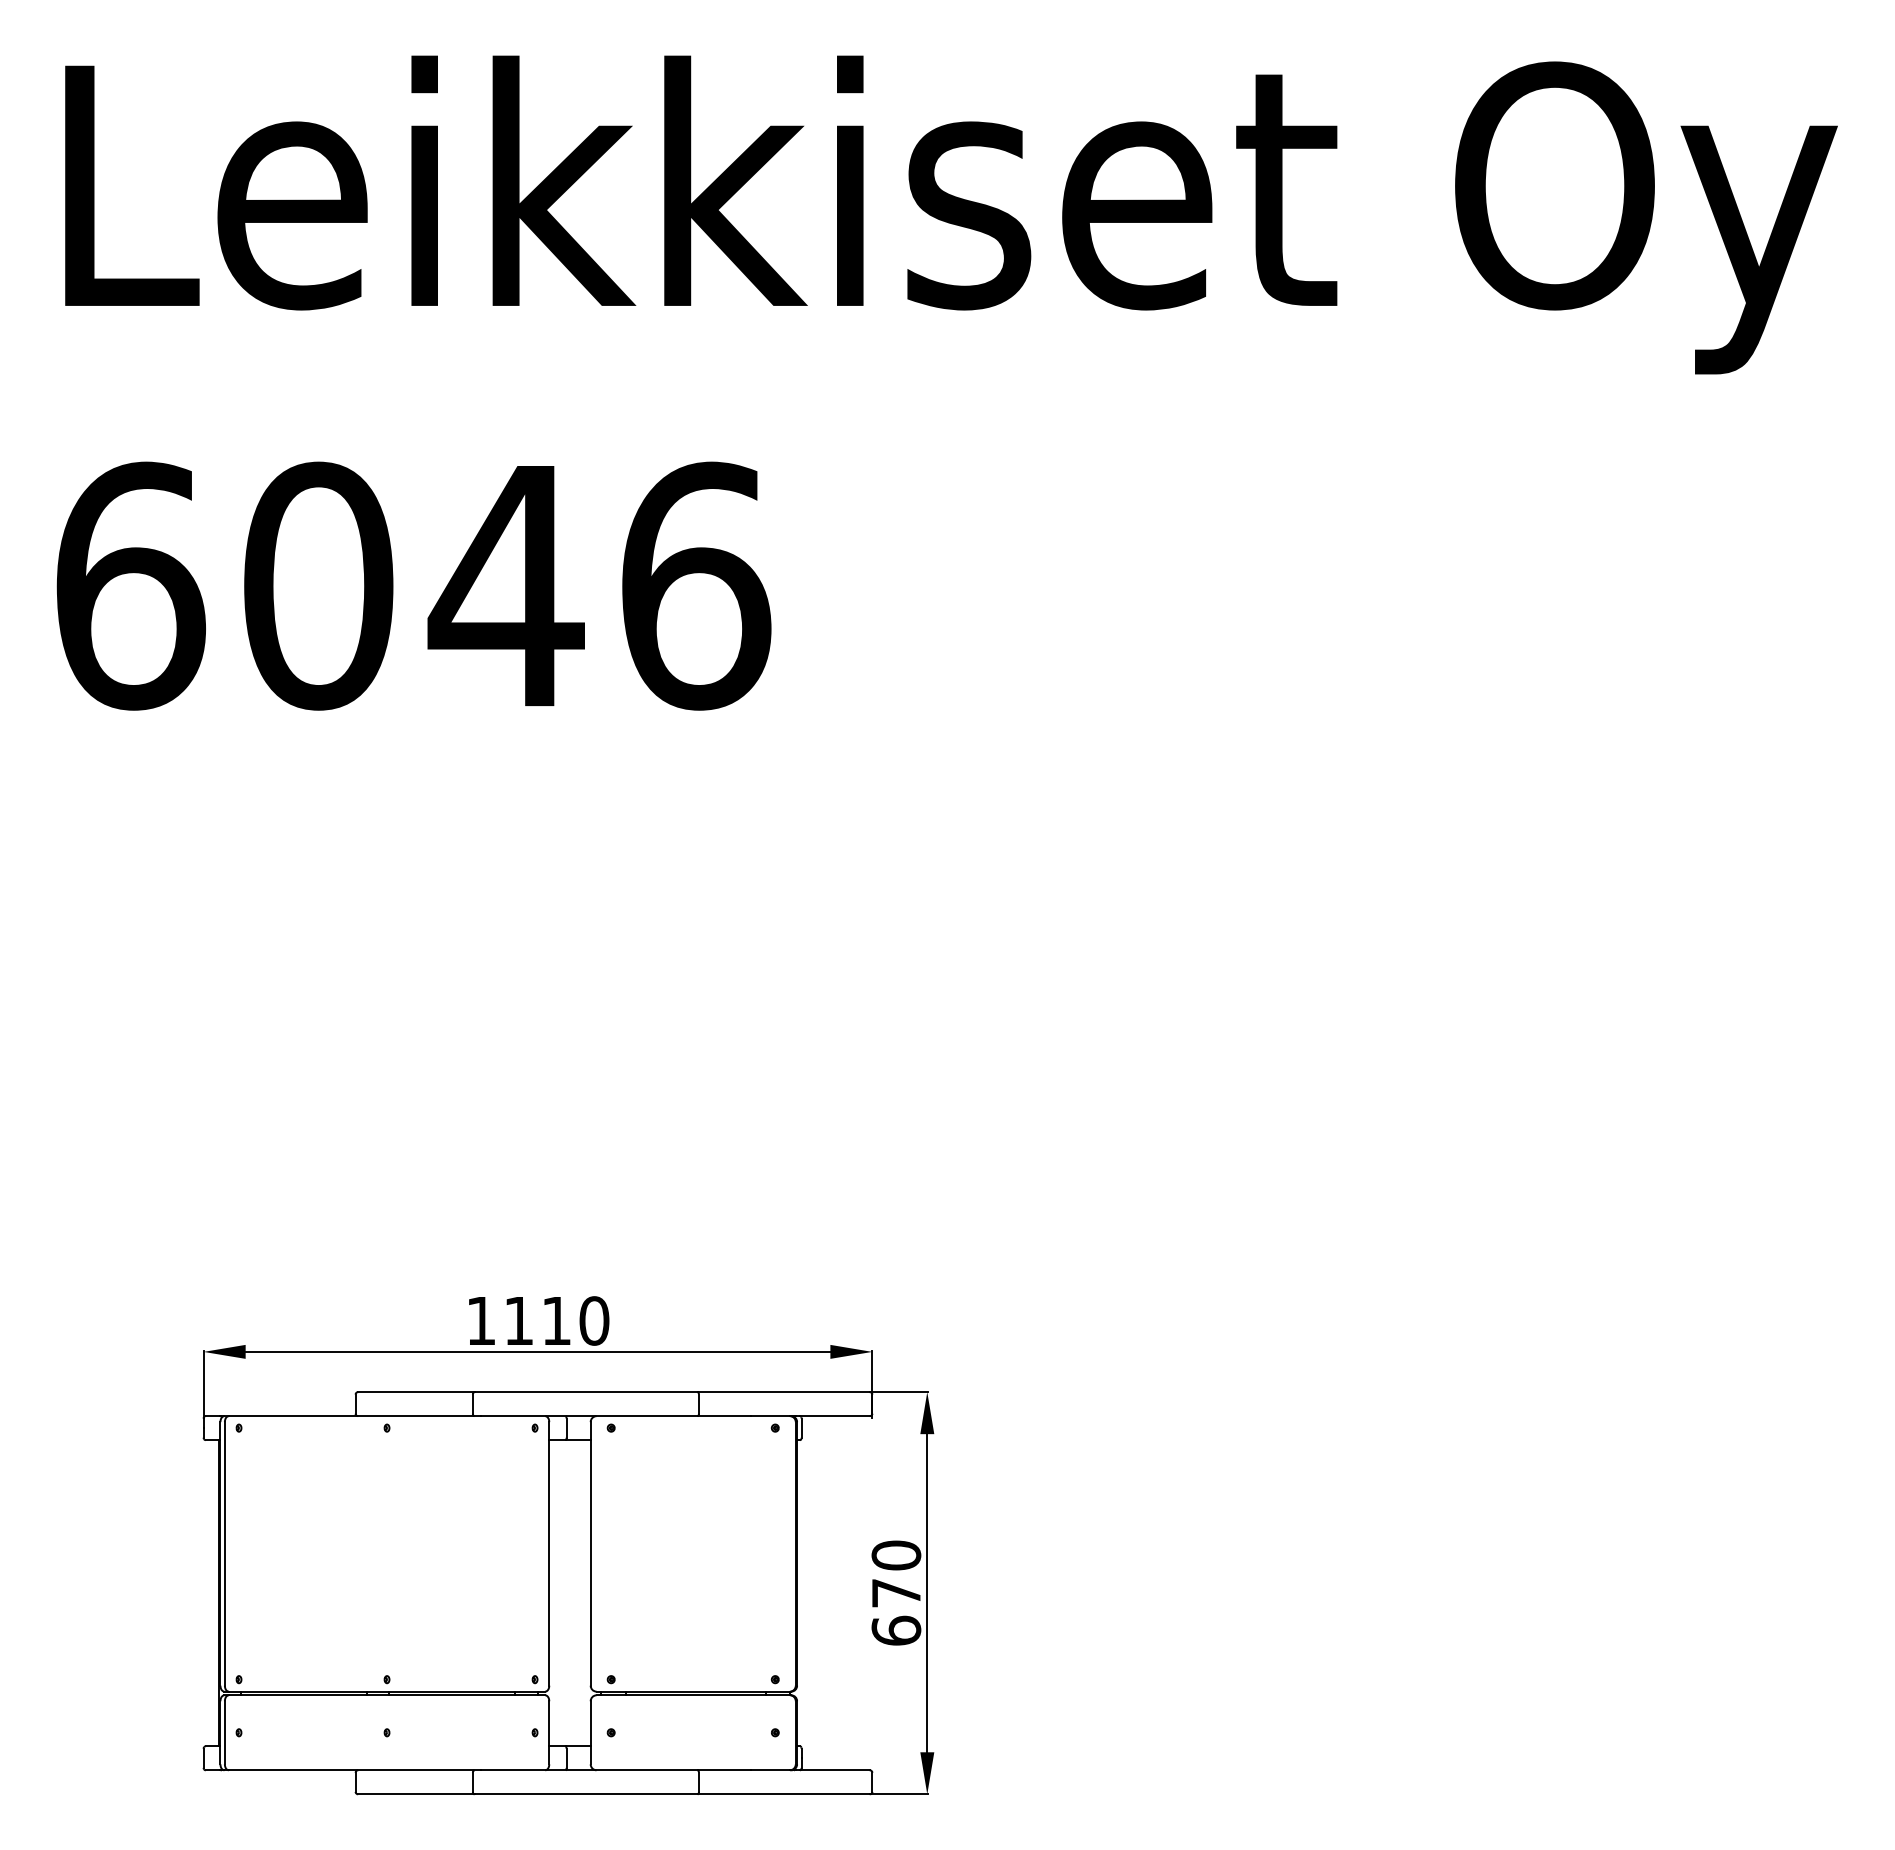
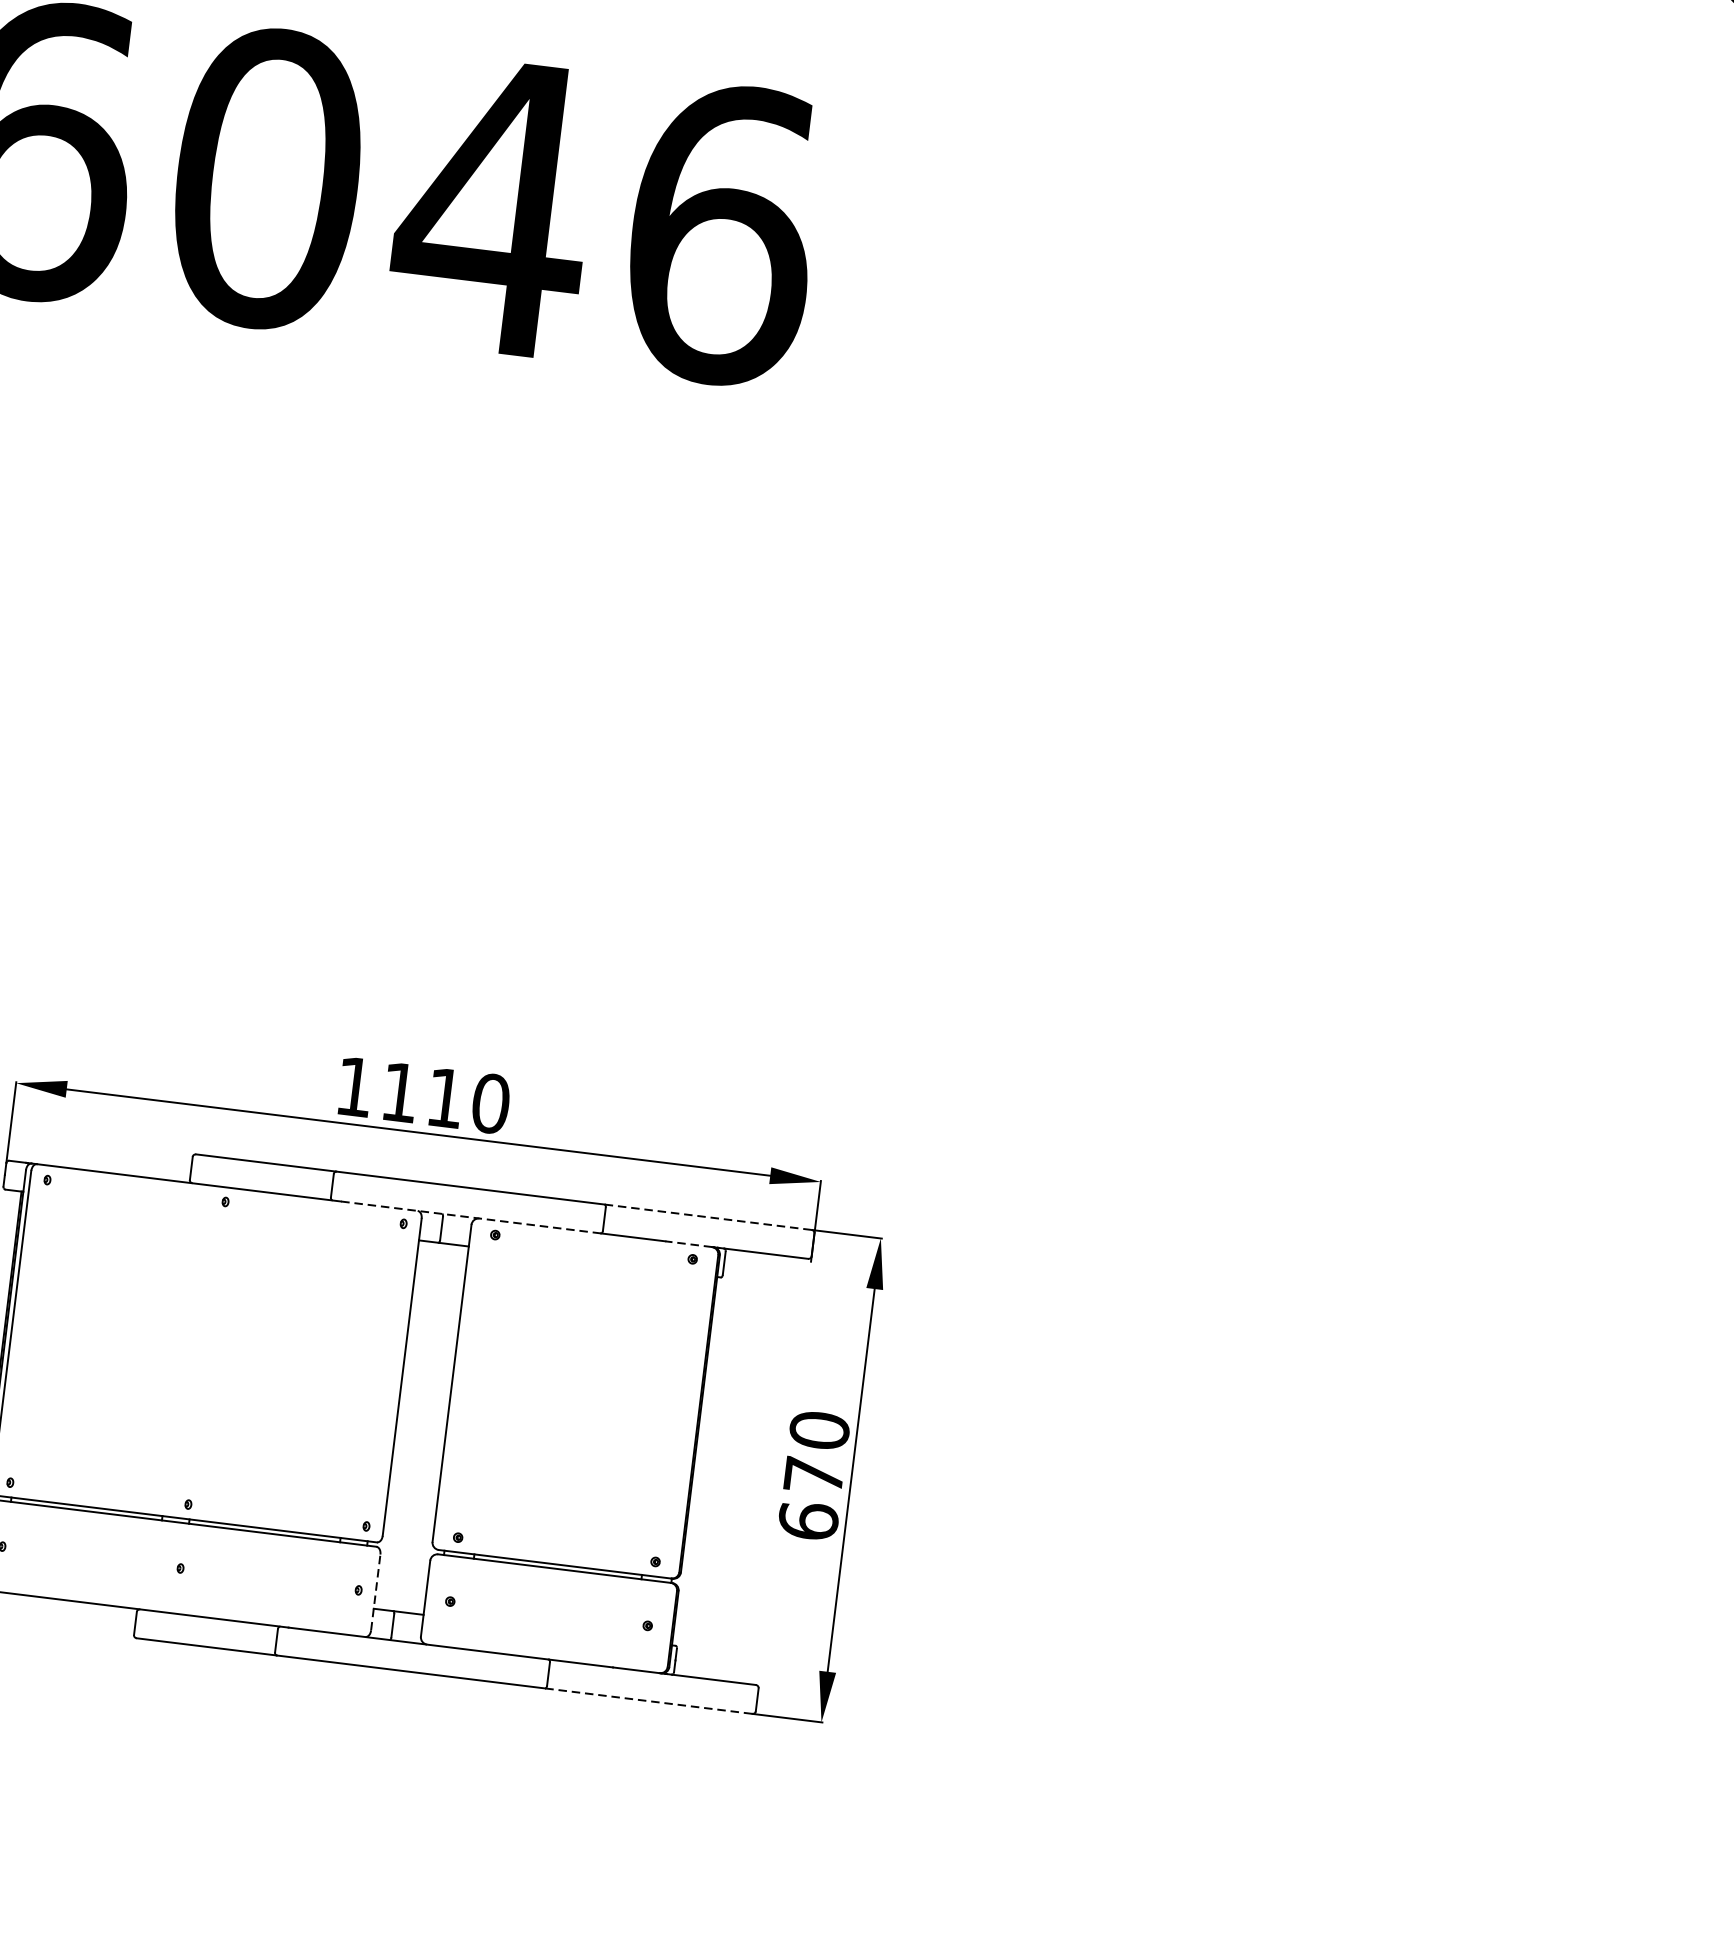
line: (783, 1392) -> (707, 1217), solid -> dashed
line: (589, 1416) -> (470, 1217), solid -> dashed
line: (770, 1416) -> (688, 1244), solid -> dashed
line: (549, 1732) -> (376, 1592), solid -> dashed
line: (783, 1794) -> (648, 1701), solid -> dashed

